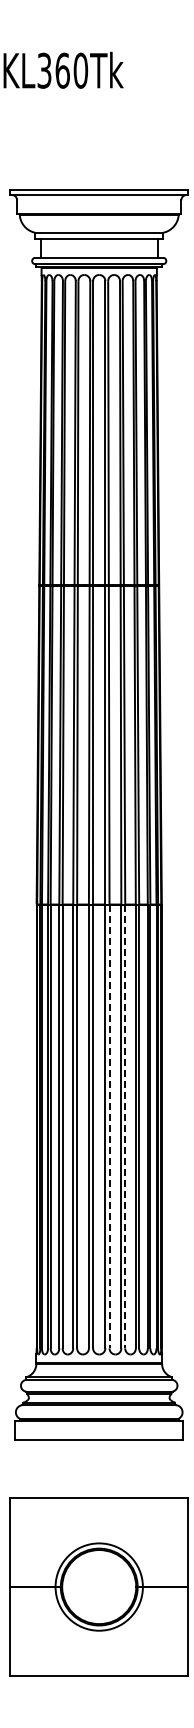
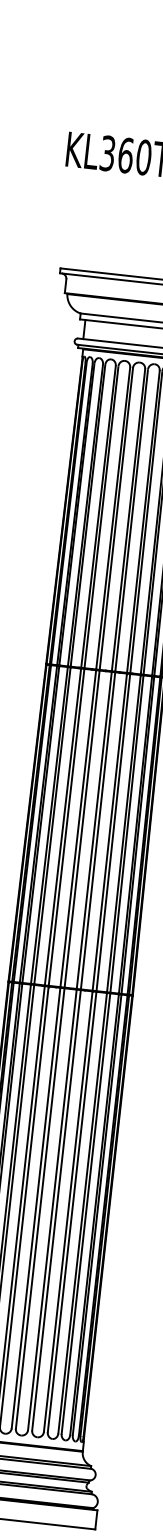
line: (109, 1126) -> (56, 1210), dashed -> solid
line: (125, 1126) -> (72, 1211), dashed -> solid

